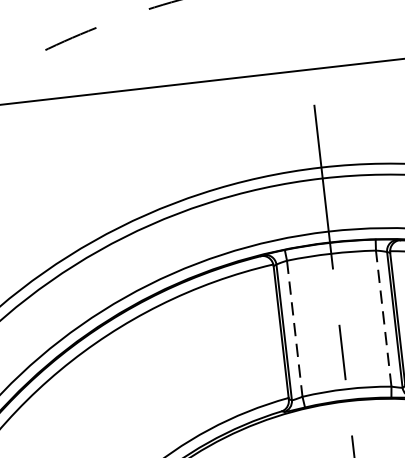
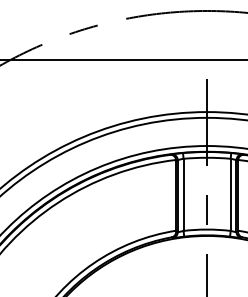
line: (383, 317) -> (230, 194), dashed -> solid
line: (294, 329) -> (183, 195), dashed -> solid

